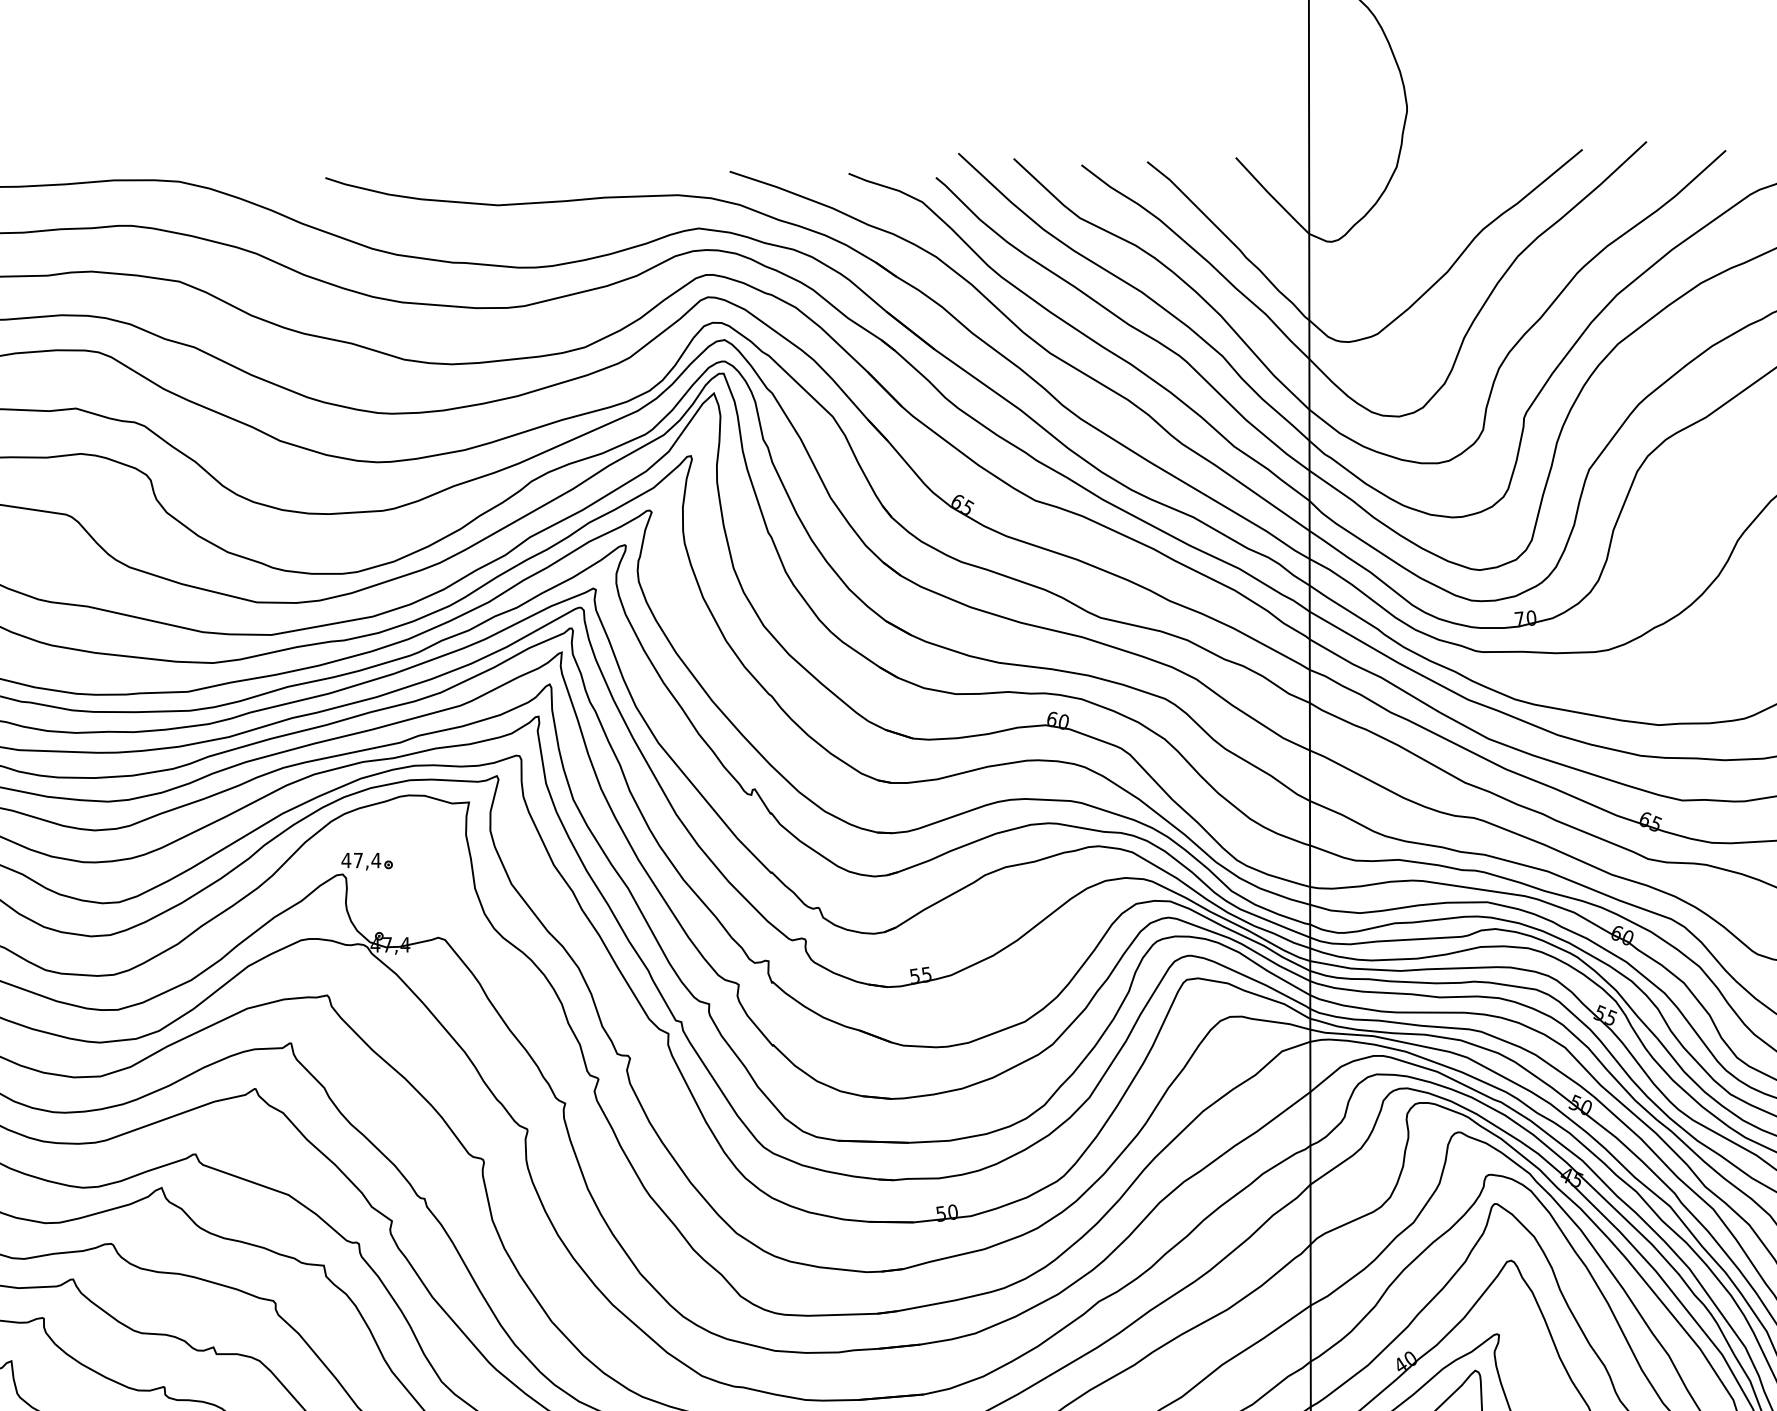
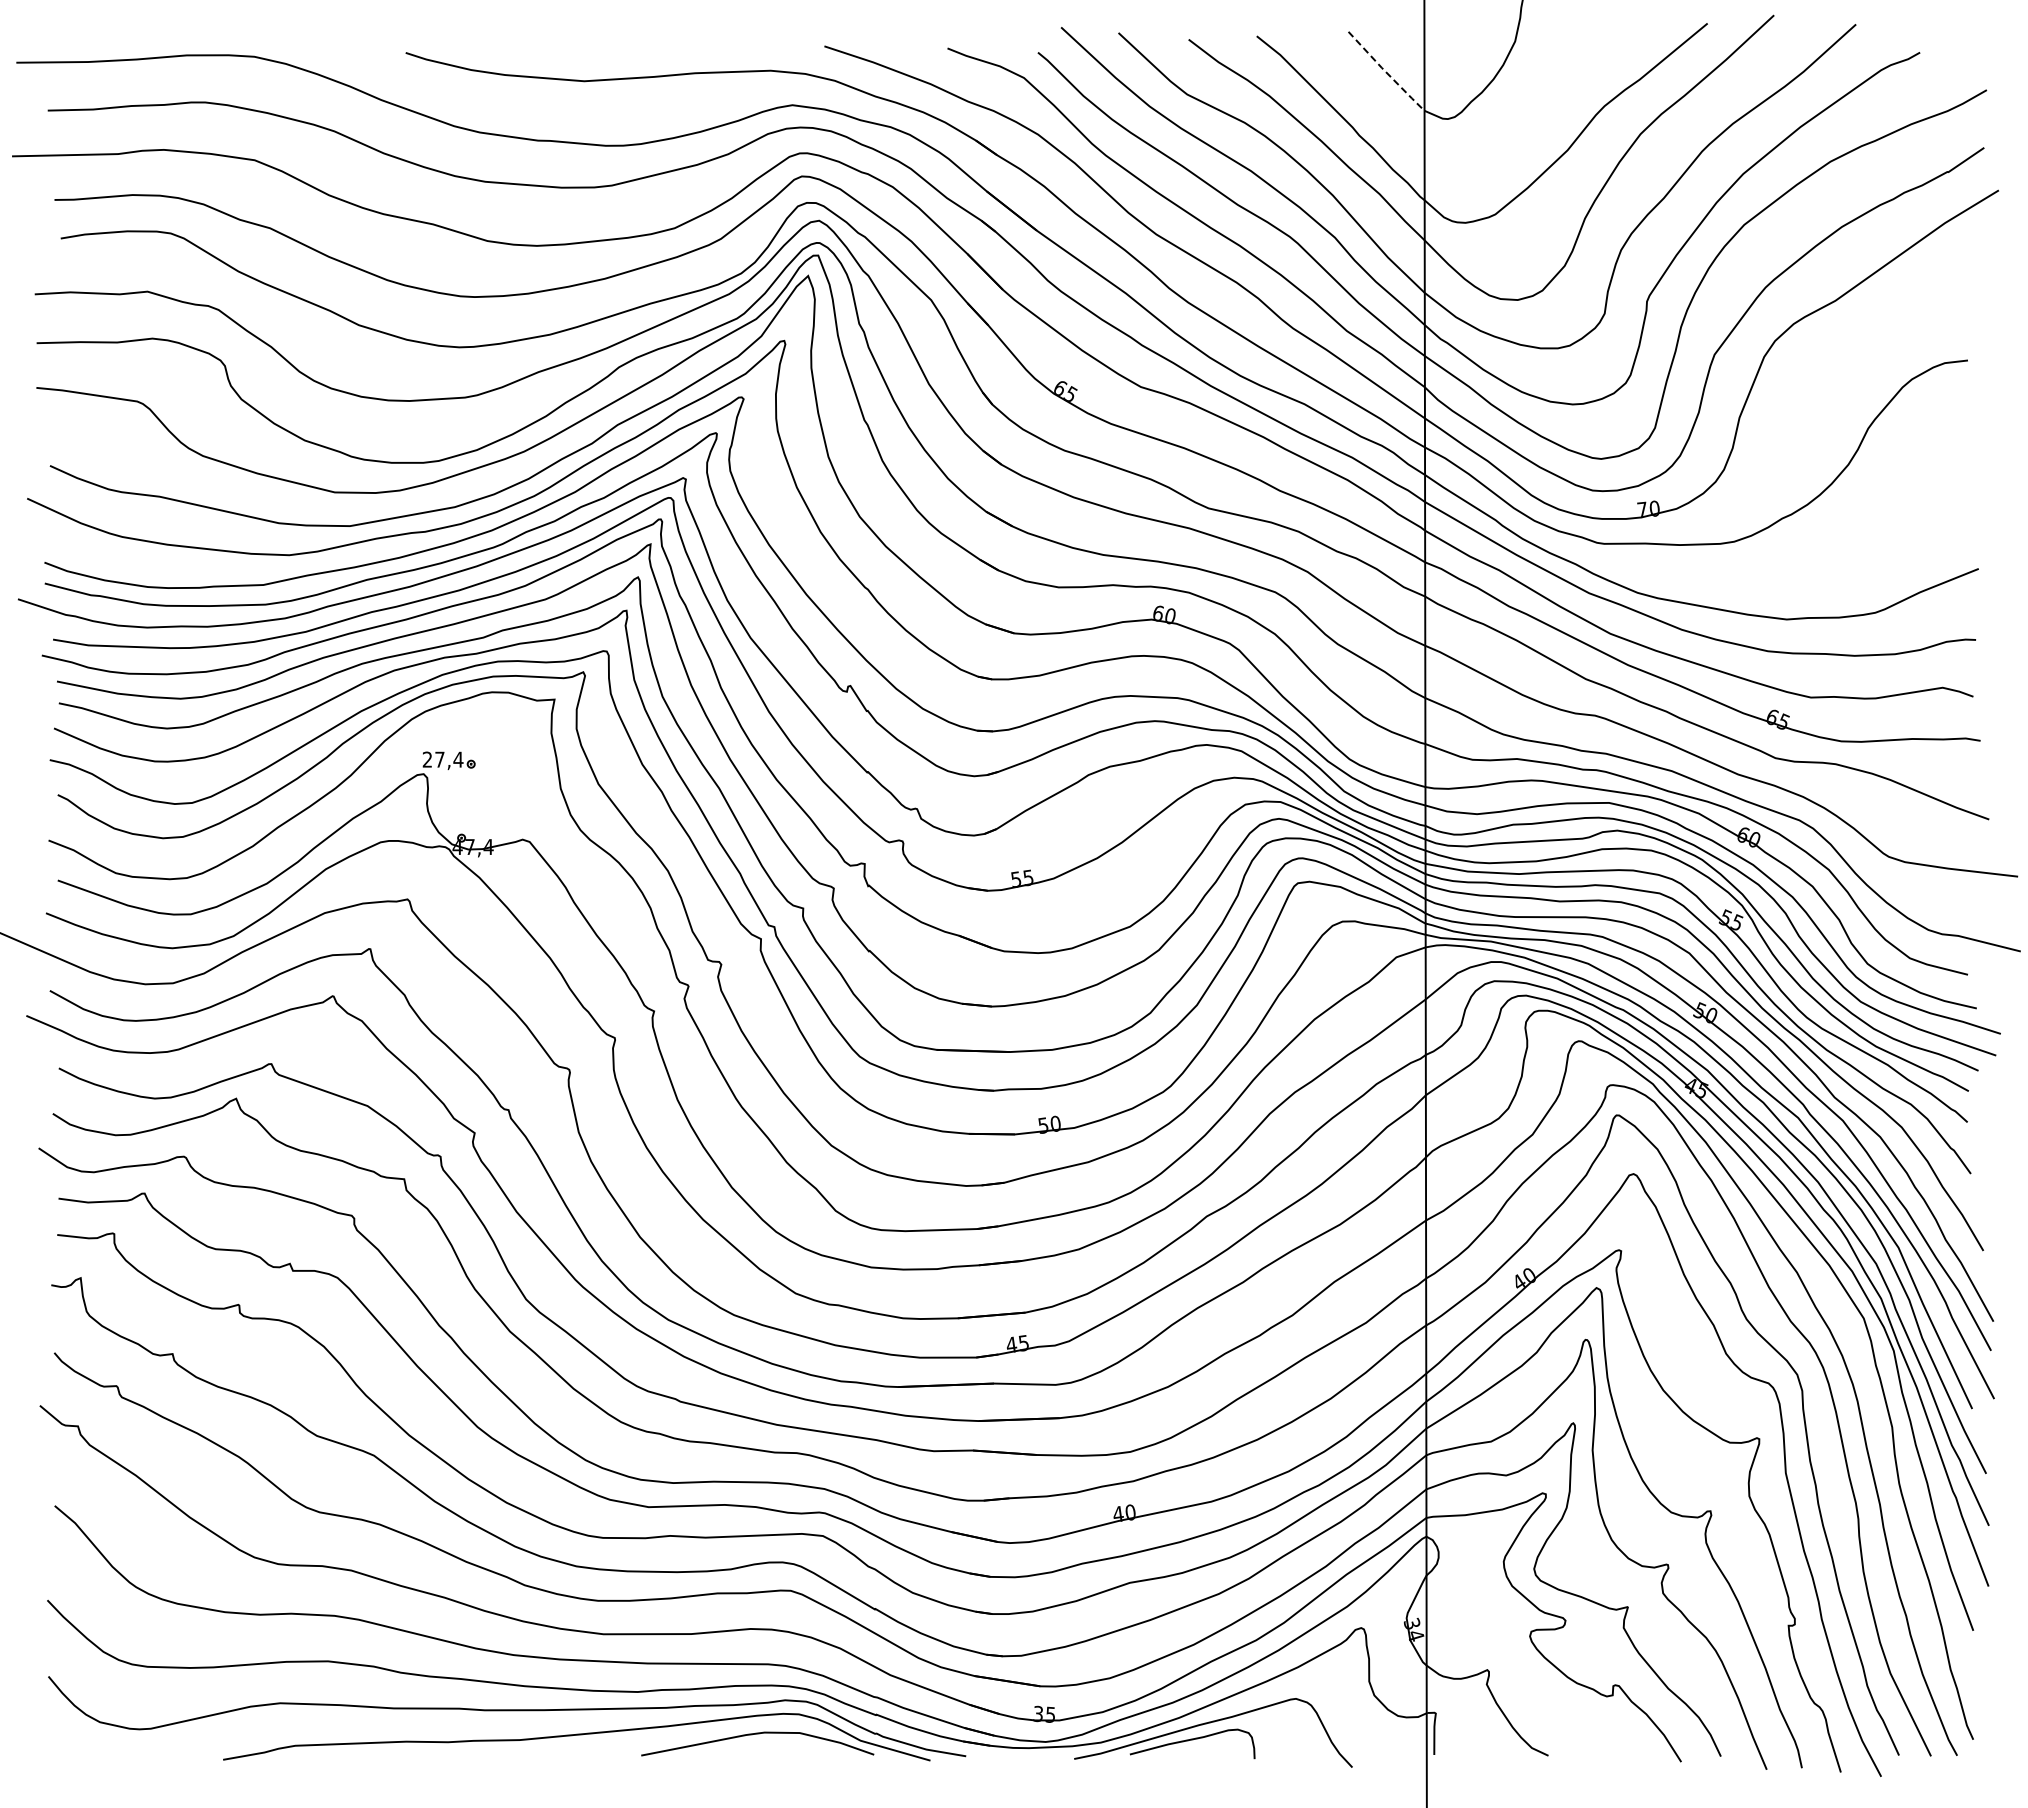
line: (1272, 196) -> (1386, 72), solid -> dashed
text: (346, 860) -> (427, 759), 47,4 -> 27,4

